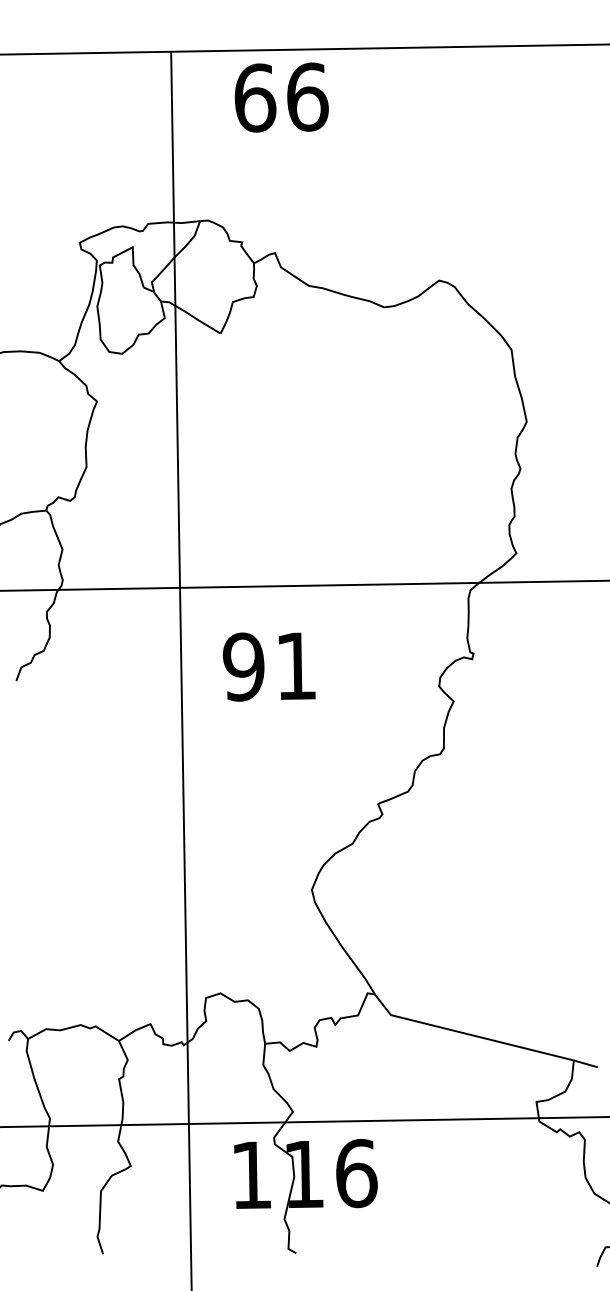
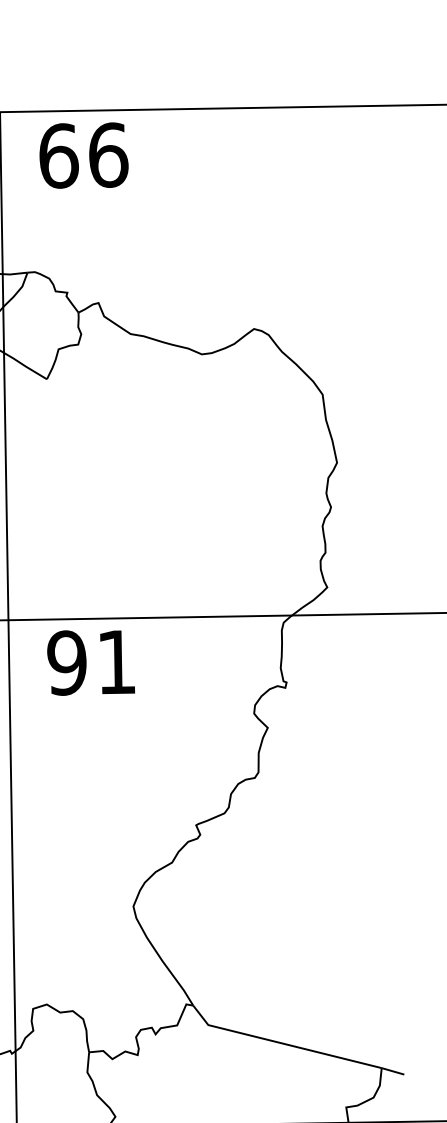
text: (281, 97) -> (83, 155), moved
text: (268, 666) -> (90, 662), moved

